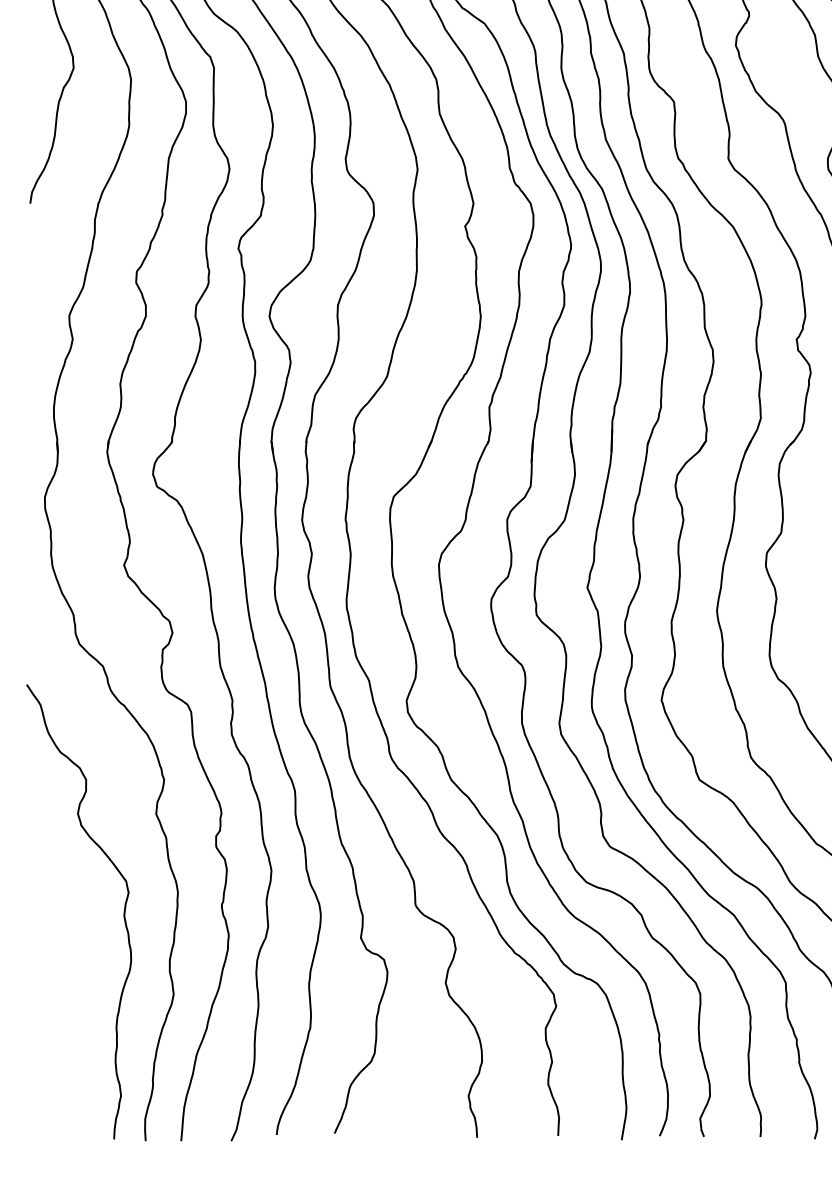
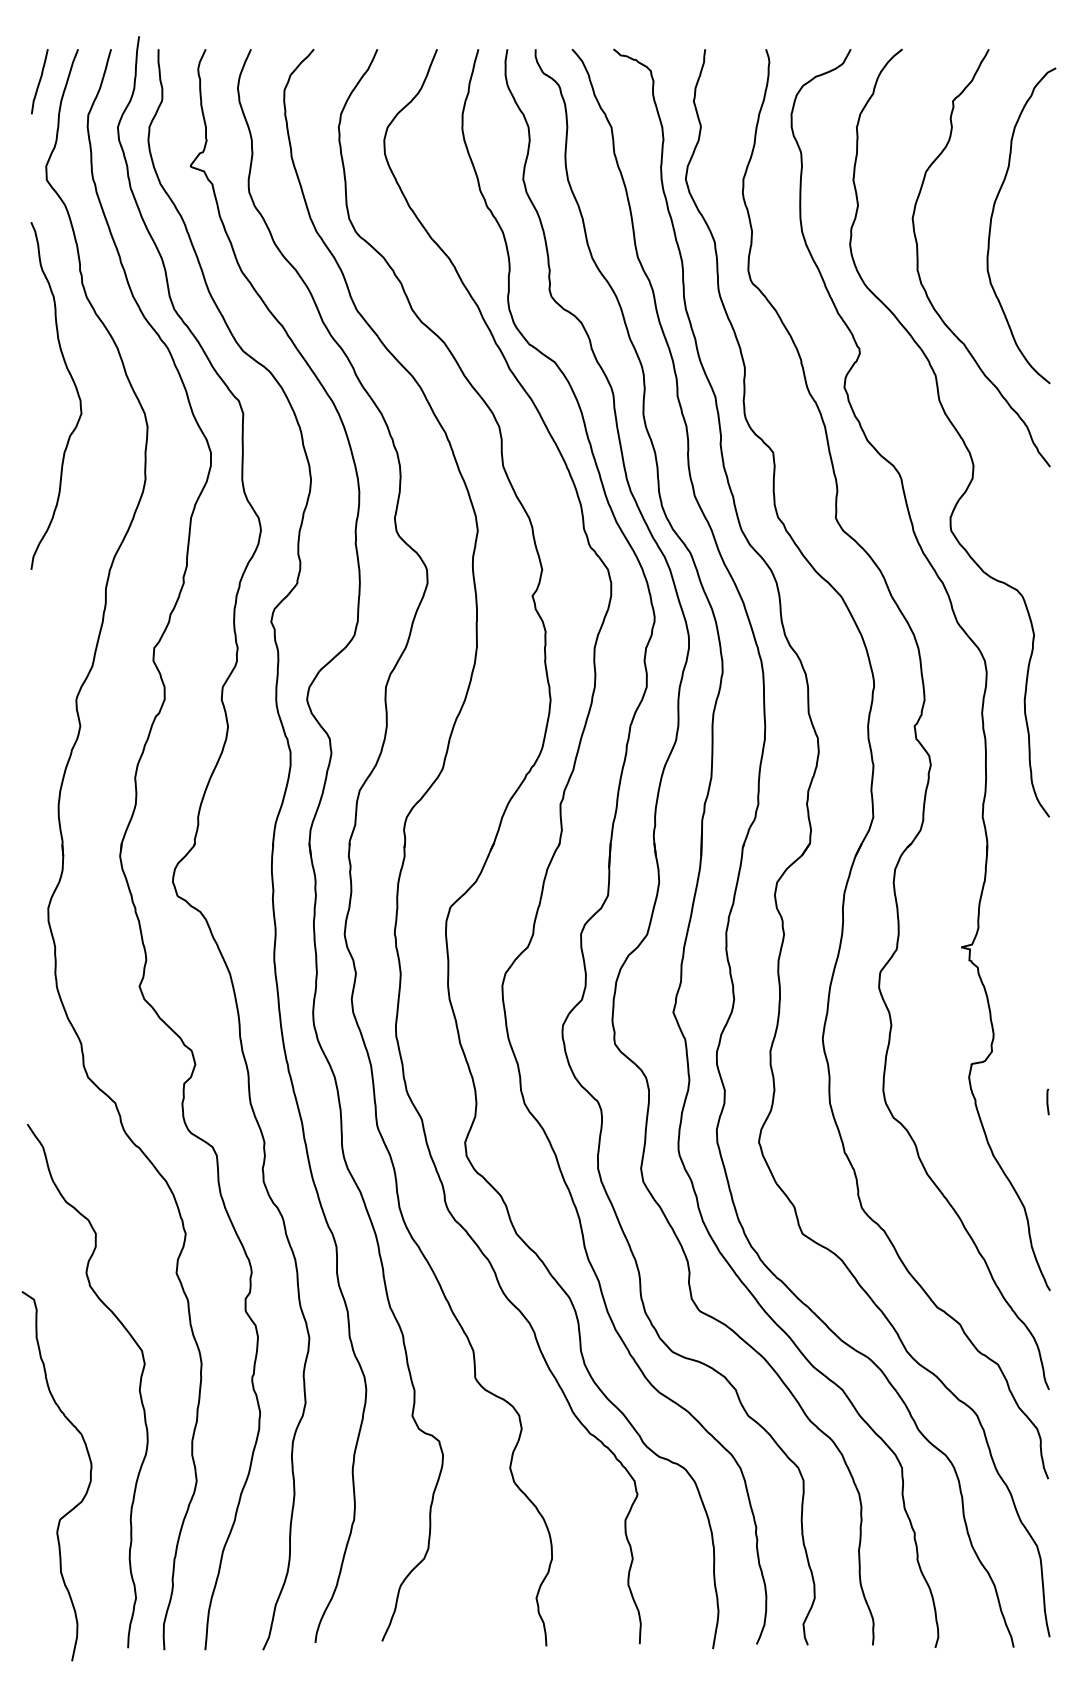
curve: (78, 999) -> (87, 1487), added

